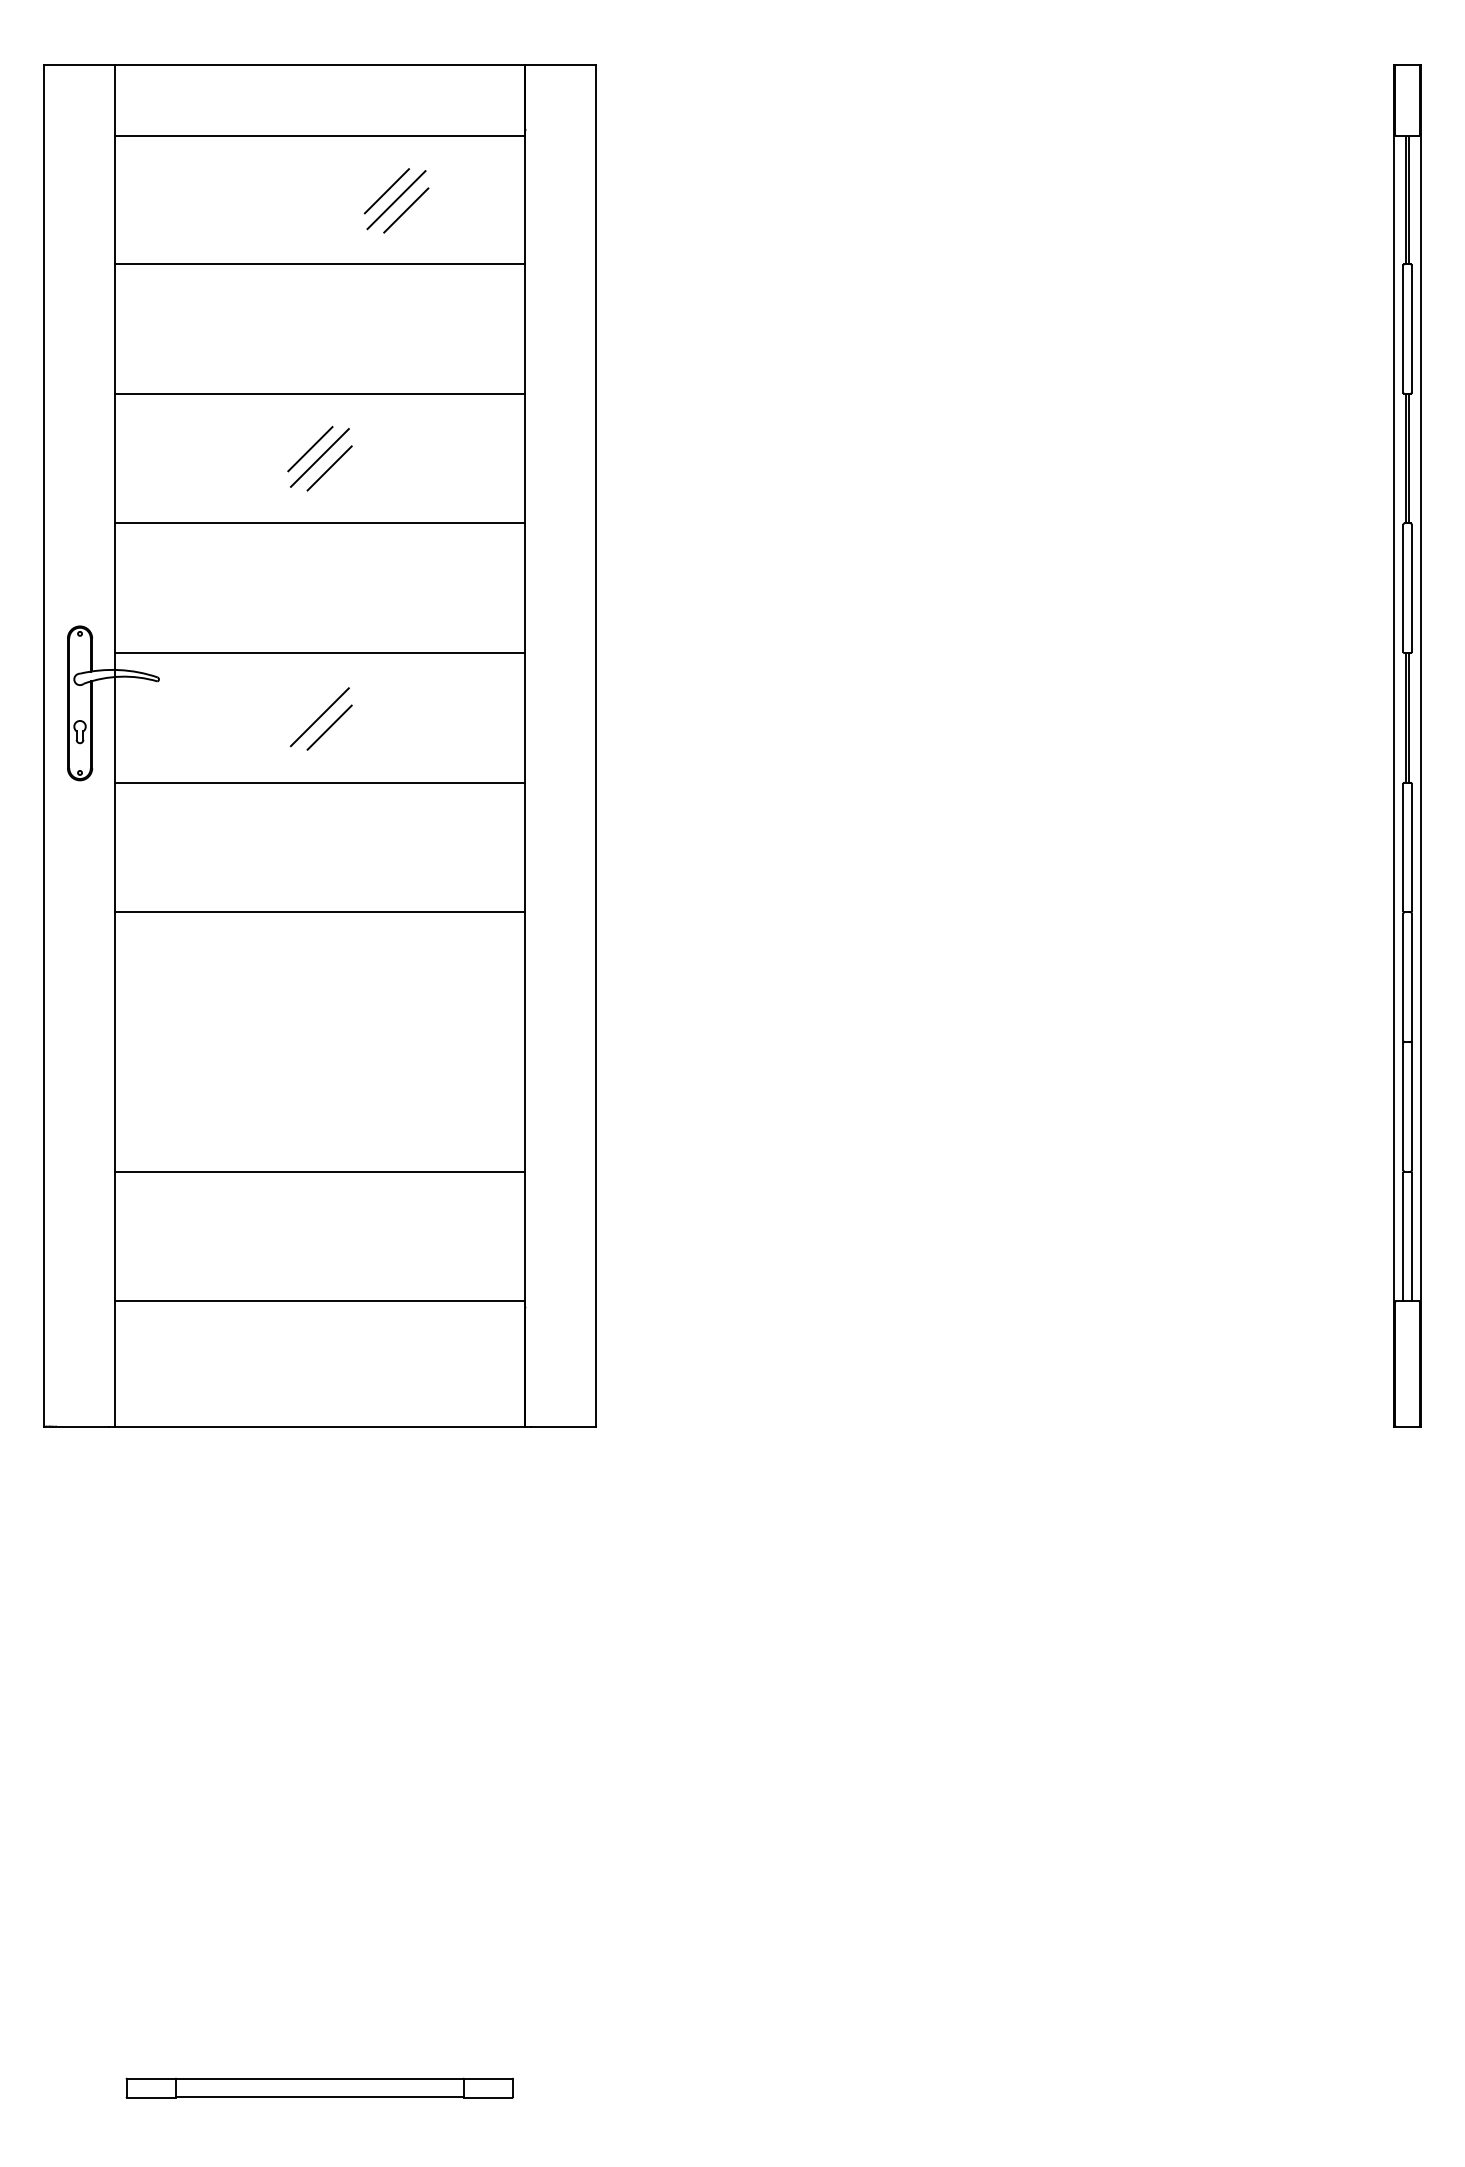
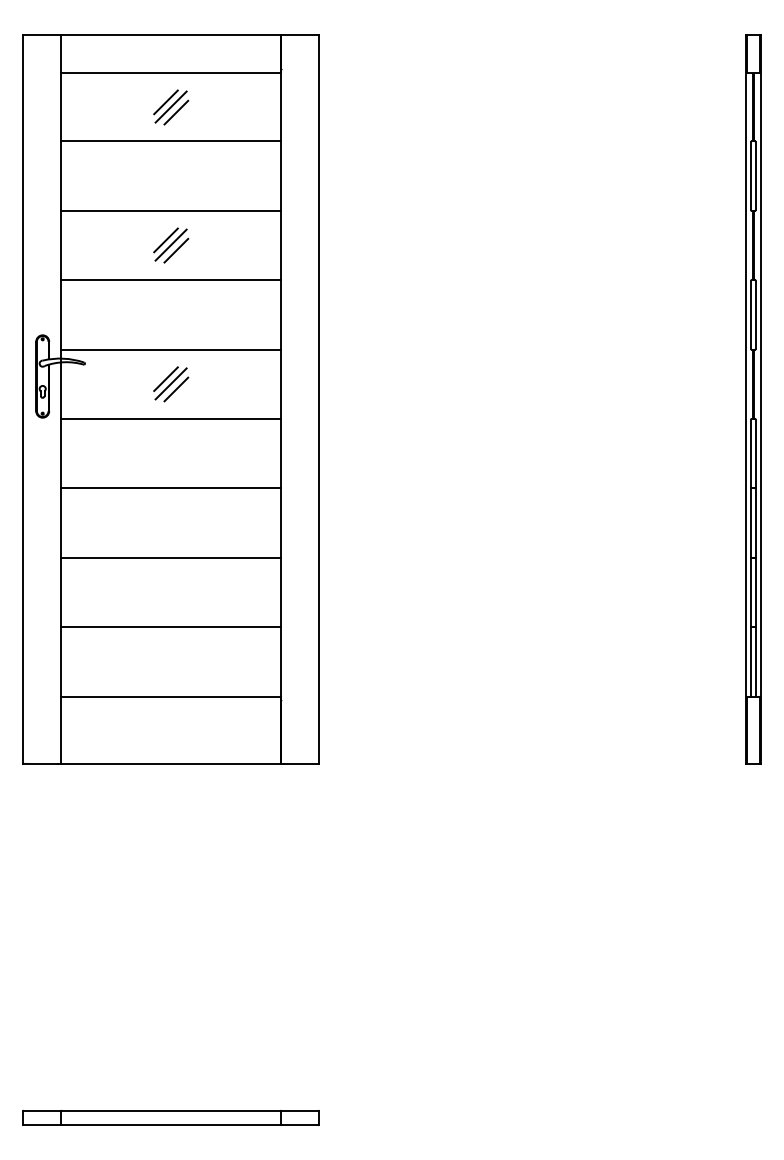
part: (397, 200) -> (171, 107), moved
line: (309, 708) -> (165, 379), added
line: (320, 1041) -> (171, 557), added
part: (318, 2087) -> (170, 1117), size x1.43

